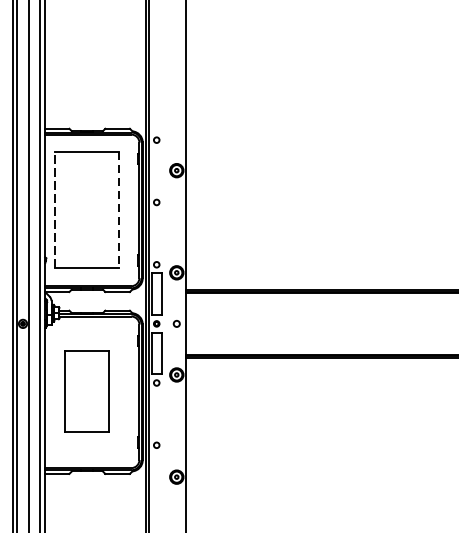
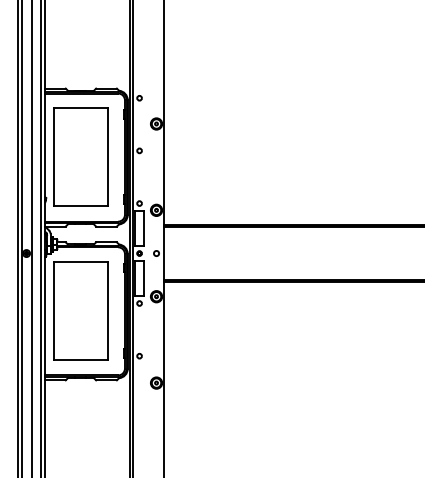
line: (54, 210) -> (53, 157), dashed -> solid
line: (118, 210) -> (107, 157), dashed -> solid
part: (86, 391) -> (80, 310), size x1.43

